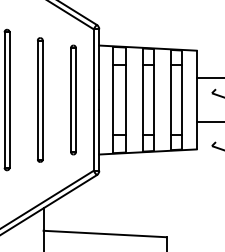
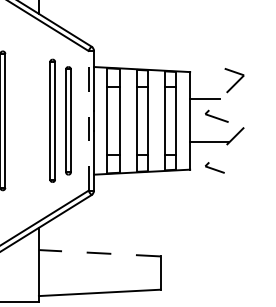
part: (40, 99) -> (52, 120), moved
line: (93, 99) -> (88, 120), solid -> dashed
line: (104, 234) -> (99, 253), solid -> dashed

